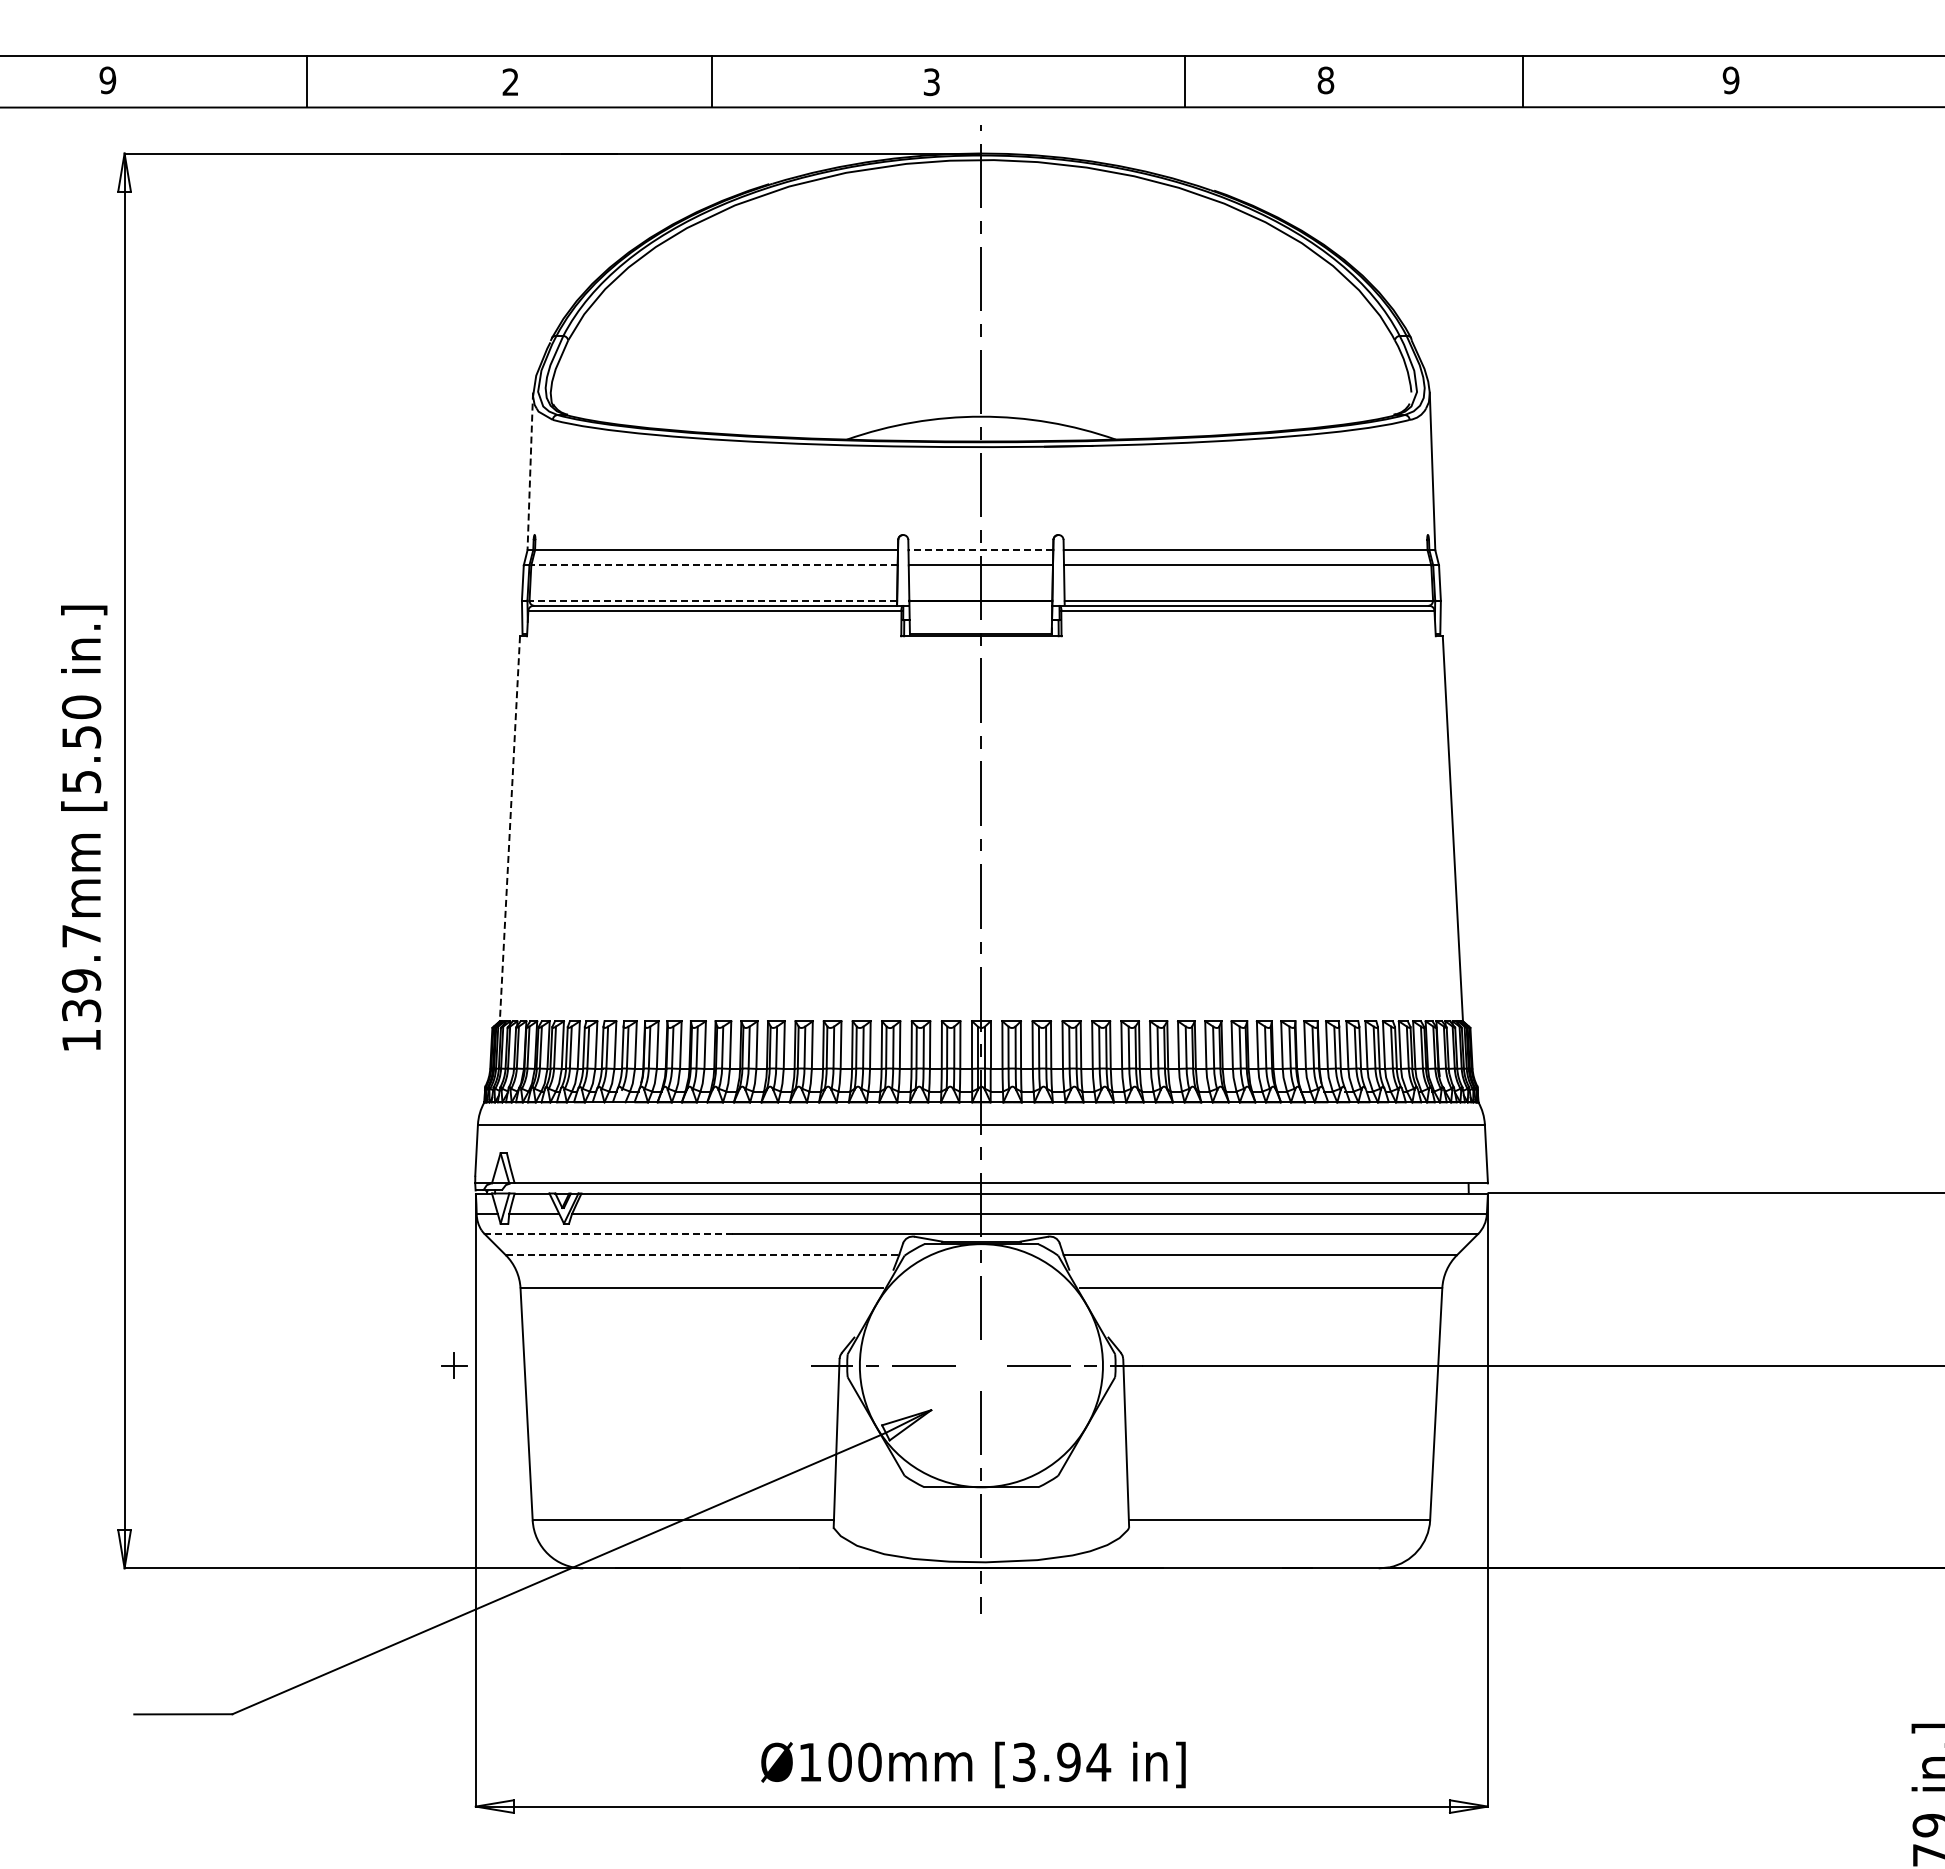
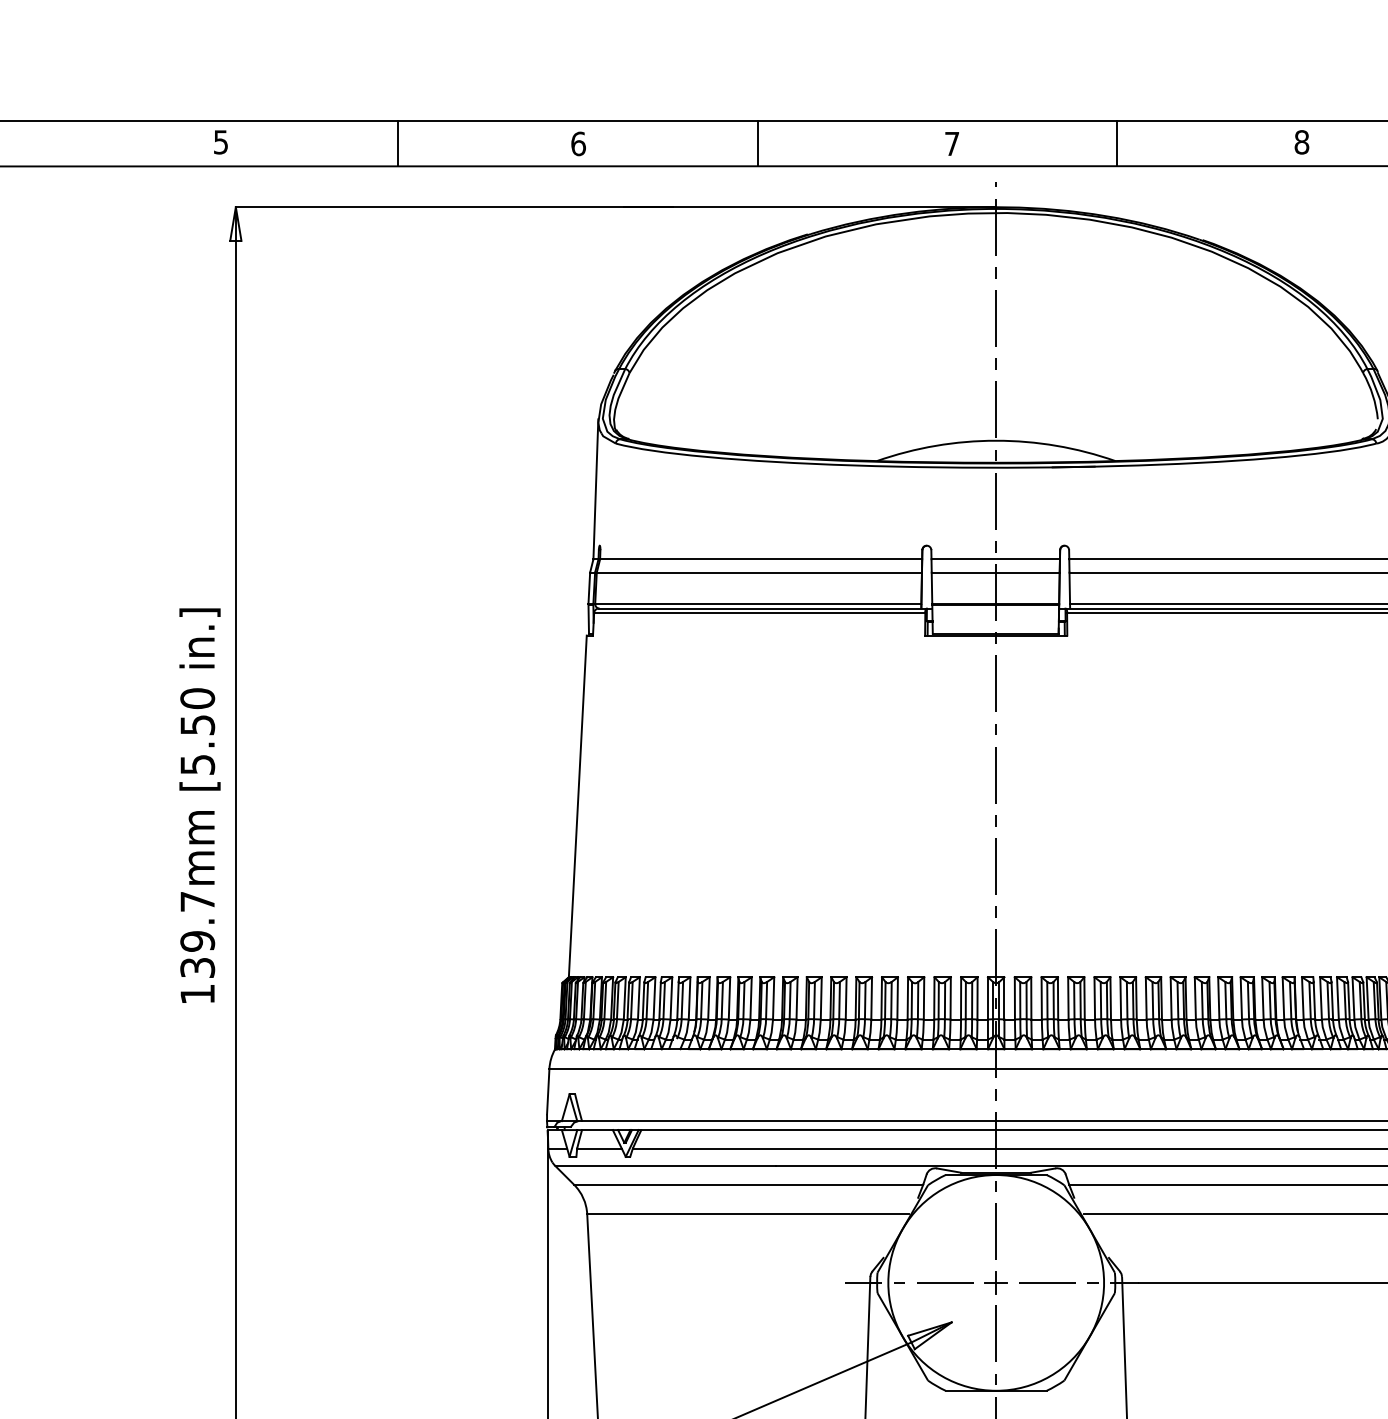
text: (107, 80) -> (220, 142), 9 -> 5
line: (1184, 81) -> (1116, 143), moved
text: (510, 82) -> (578, 144), 2 -> 6
text: (931, 82) -> (951, 144), 3 -> 7
line: (530, 471) -> (596, 489), dashed -> solid
line: (980, 550) -> (995, 559), dashed -> solid
line: (714, 565) -> (759, 572), dashed -> solid
line: (713, 600) -> (758, 603), dashed -> solid
line: (509, 828) -> (577, 806), dashed -> solid
line: (608, 1234) -> (665, 1166), dashed -> solid
line: (702, 1255) -> (748, 1185), dashed -> solid
part: (454, 1365) -> (996, 1282), moved

